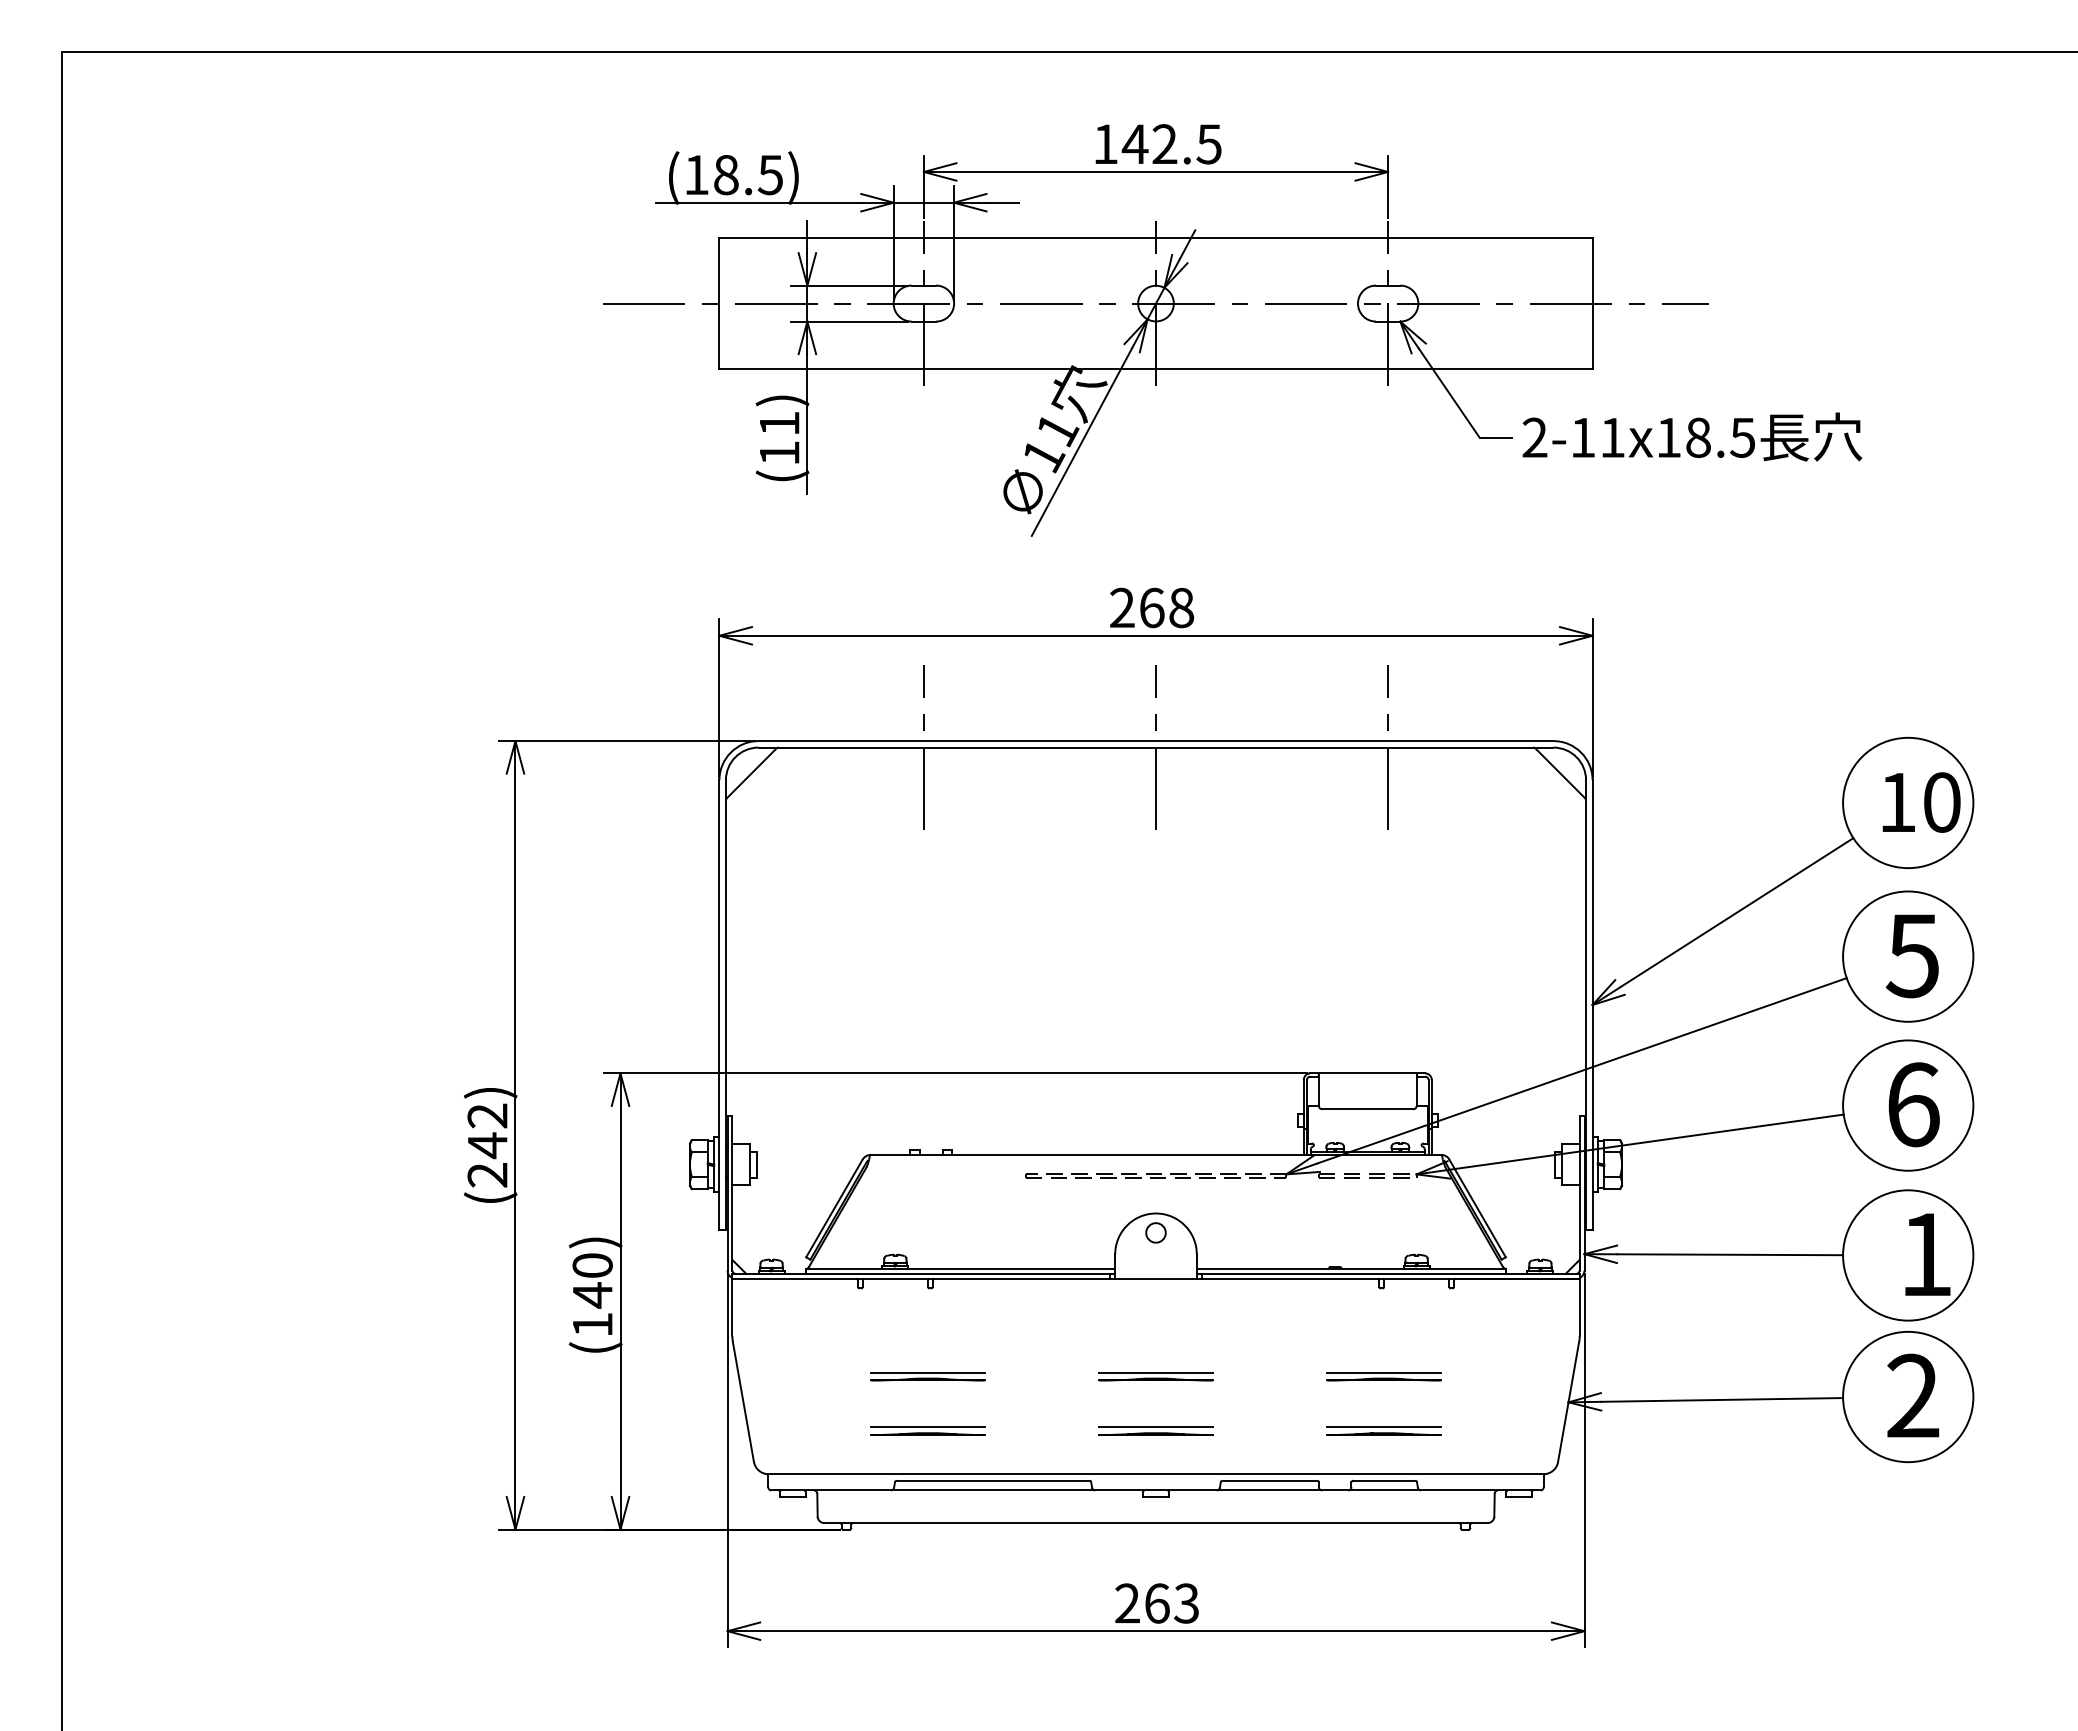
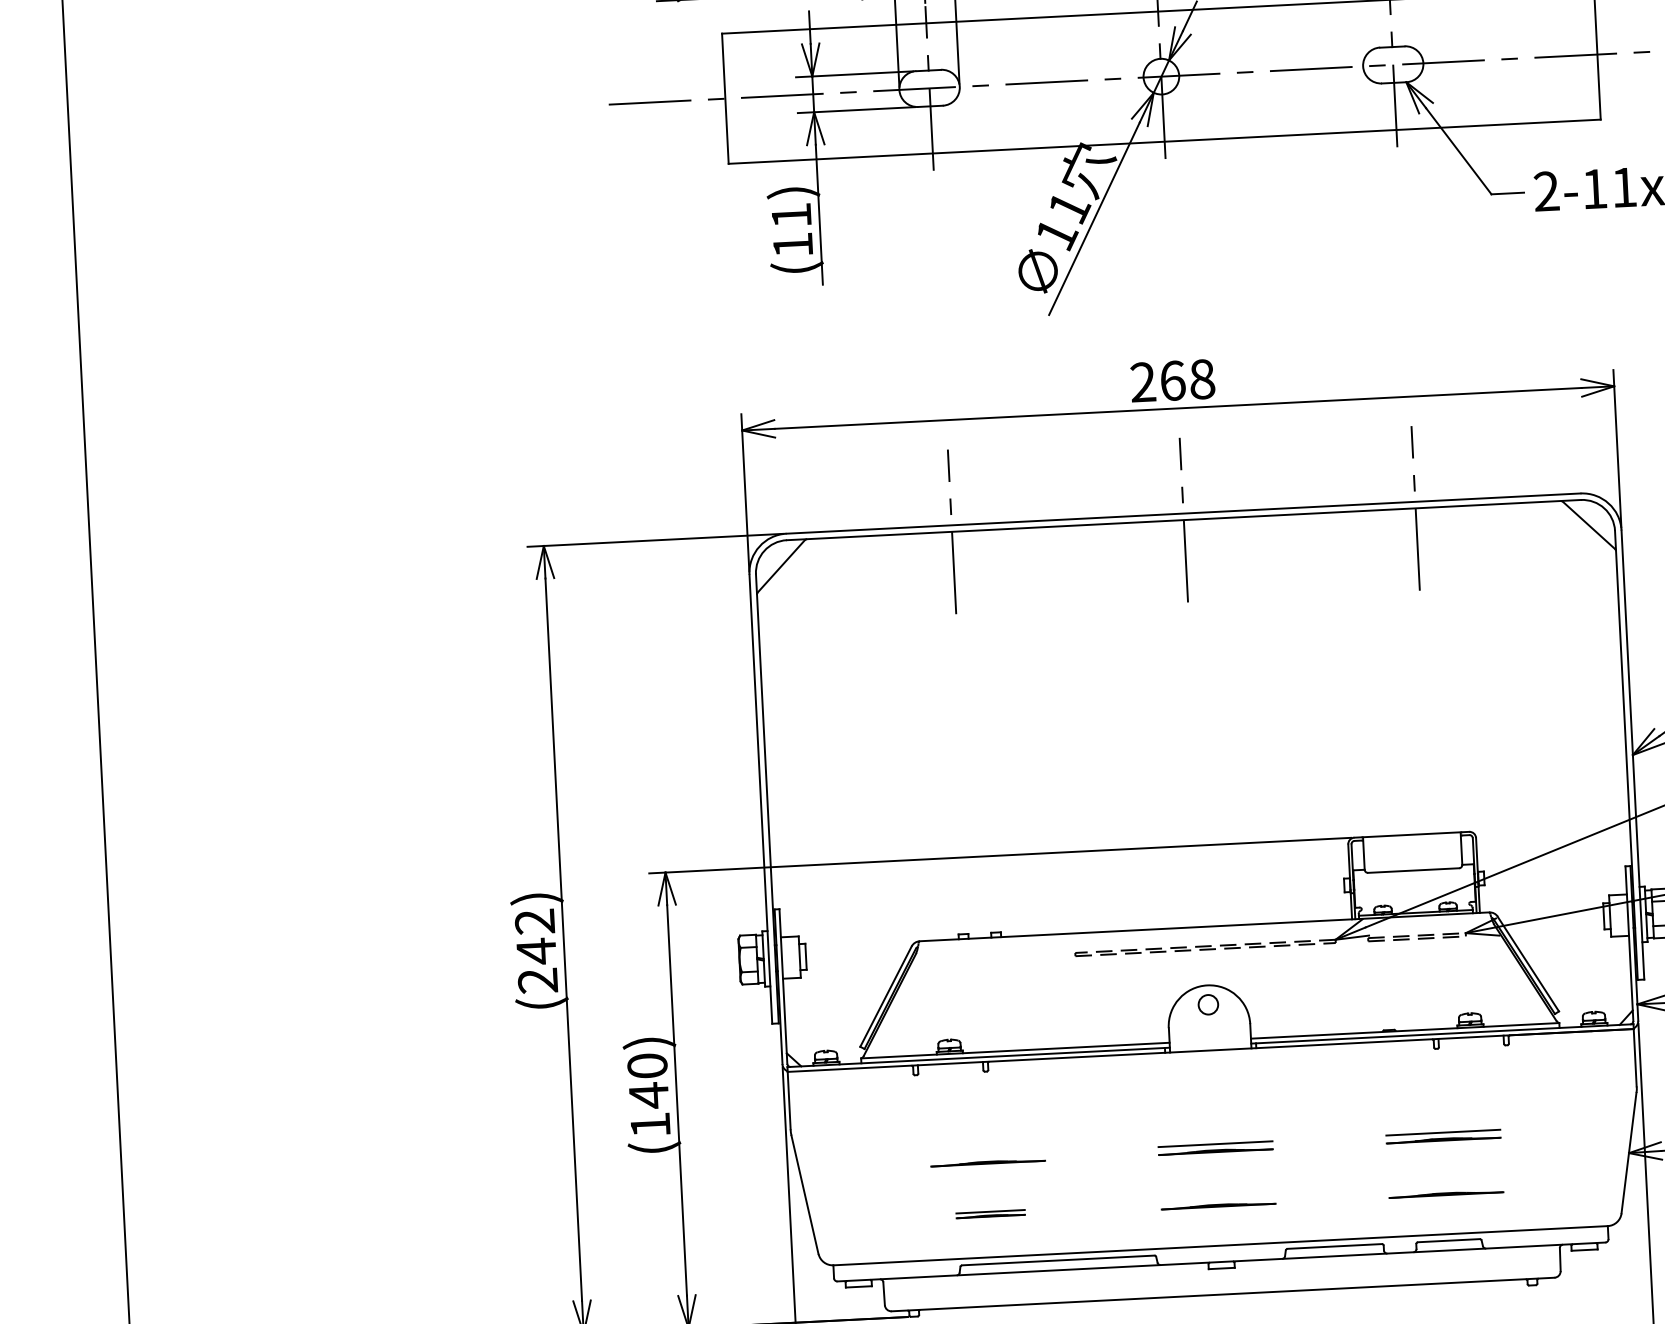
line: (927, 1372) -> (987, 1155), removed
line: (1156, 1426) -> (1218, 1198), removed
line: (1384, 1426) -> (1446, 1186), removed
part: (927, 1430) -> (990, 1213), size x0.6

